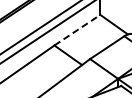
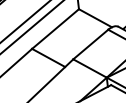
line: (77, 30) -> (55, 29), dashed -> solid

